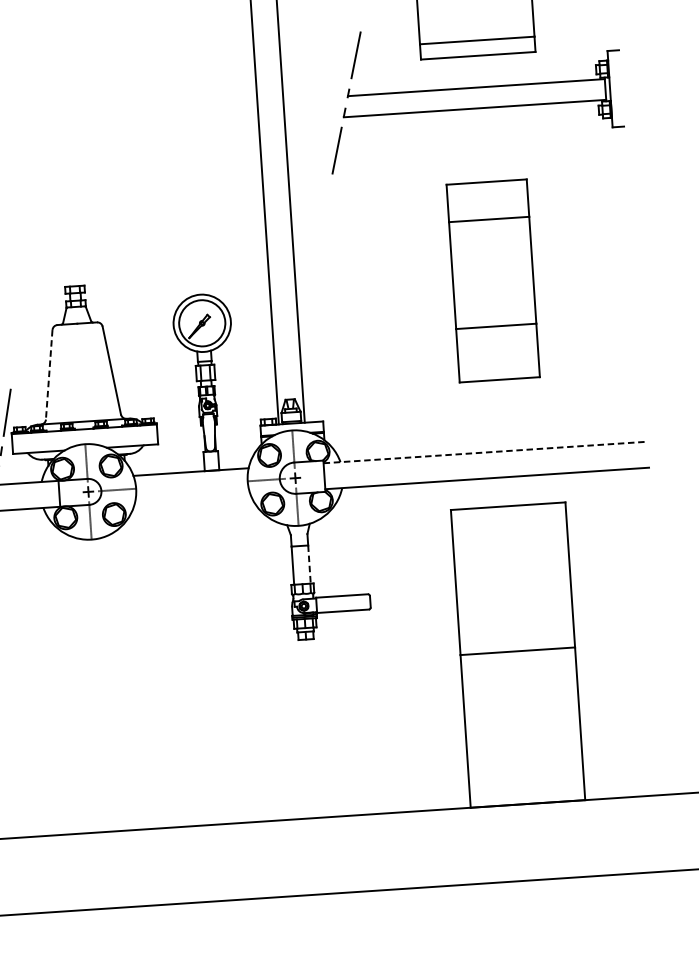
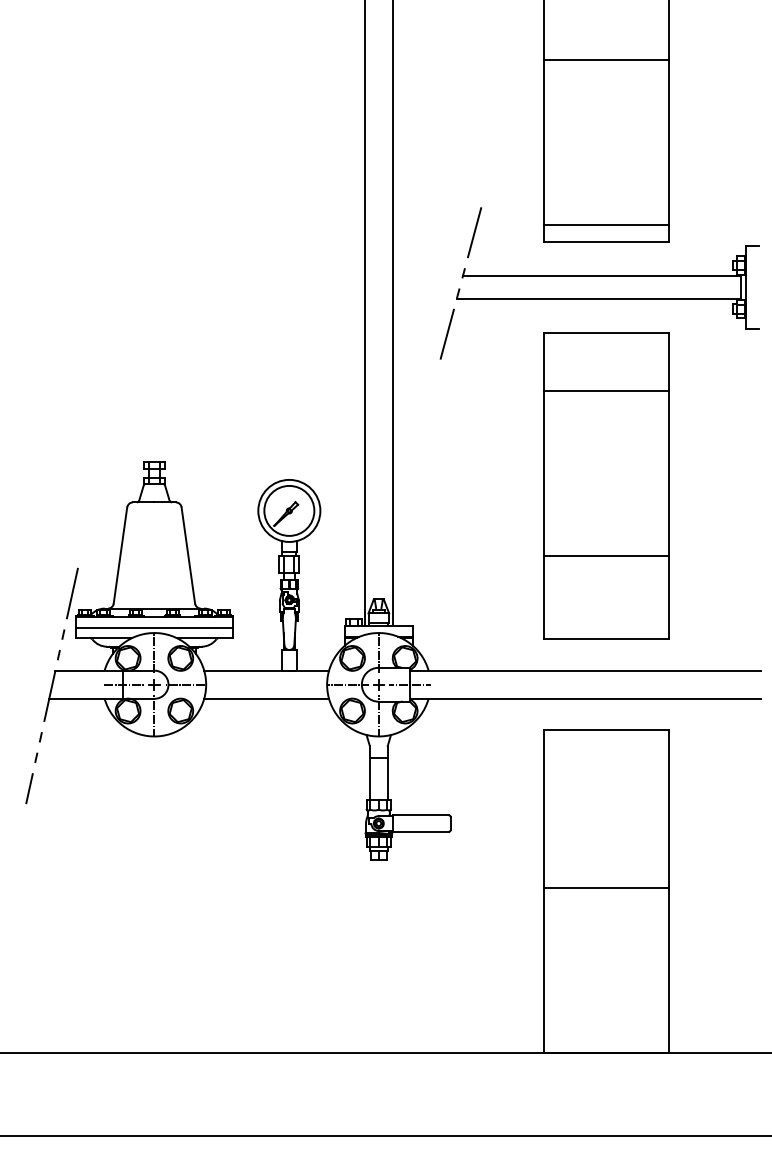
part: (493, 280) -> (606, 485), size x1.43
line: (49, 374) -> (120, 555), dashed -> solid
line: (85, 440) -> (154, 628), added
line: (486, 452) -> (586, 670), dashed -> solid
line: (323, 476) -> (409, 684), added
line: (59, 493) -> (123, 684), added
line: (192, 497) -> (266, 698), added
line: (309, 565) -> (387, 779), dashed -> solid

